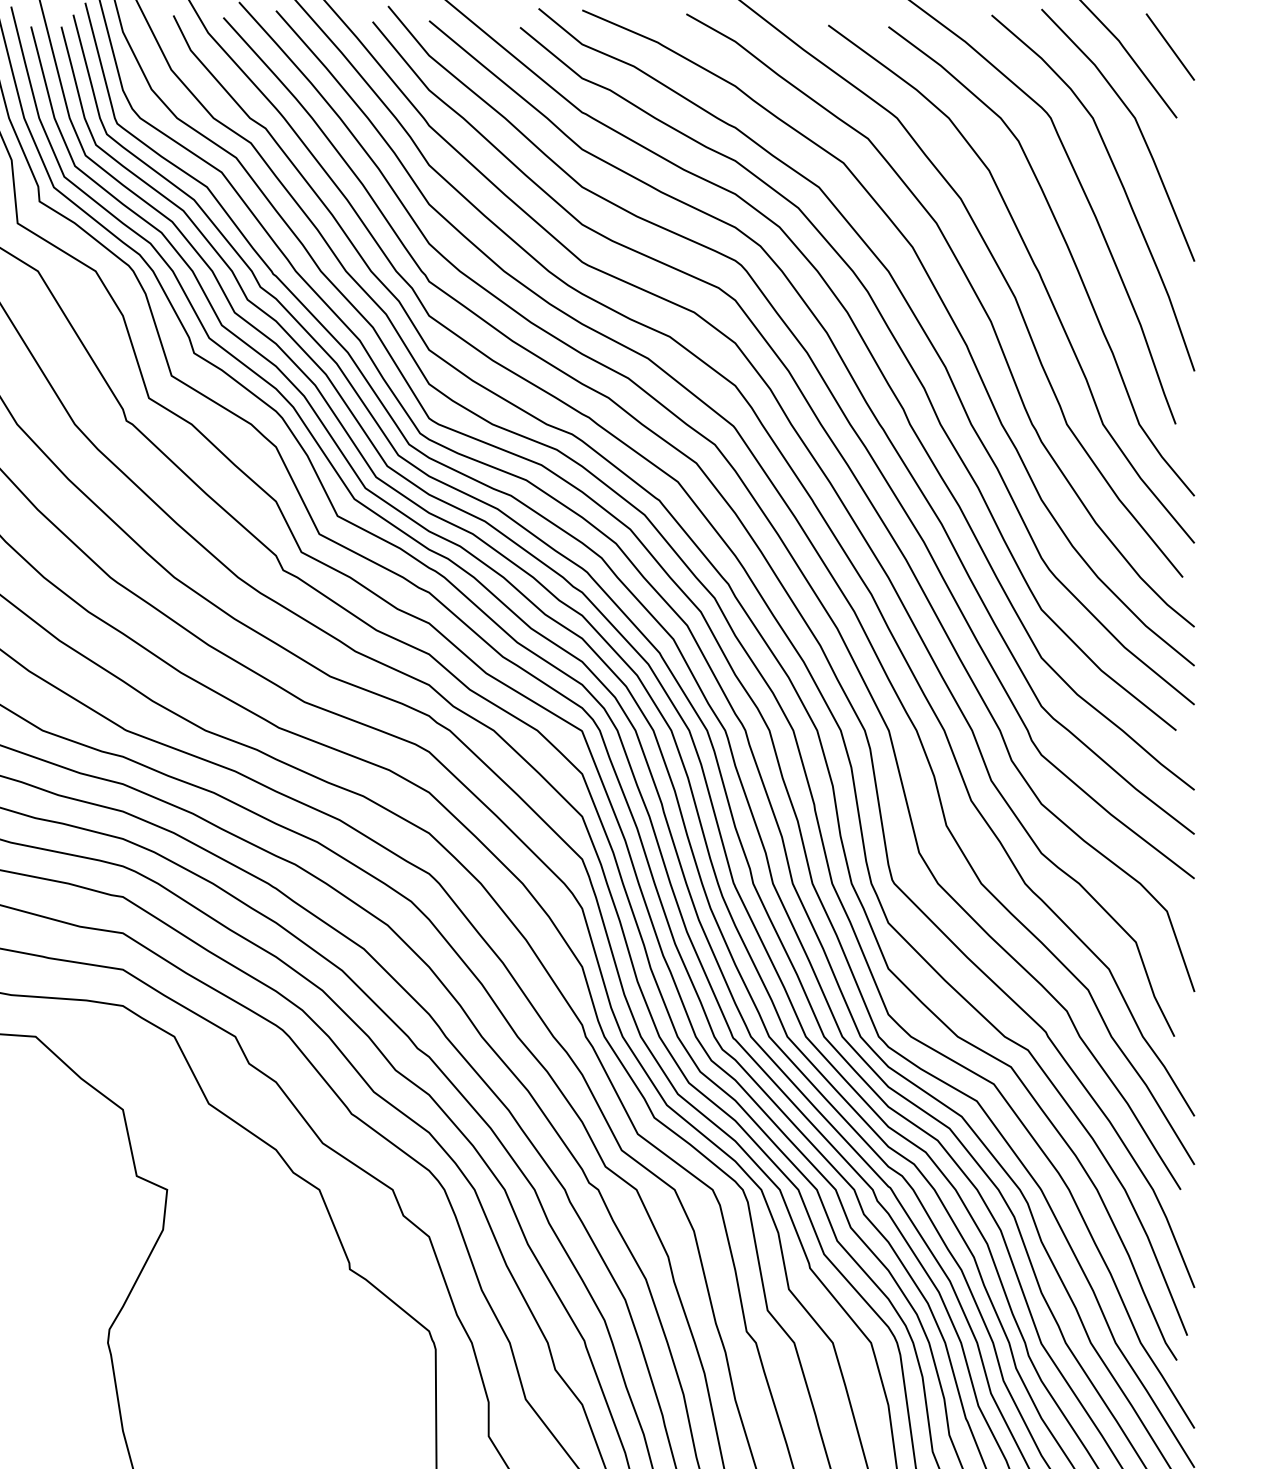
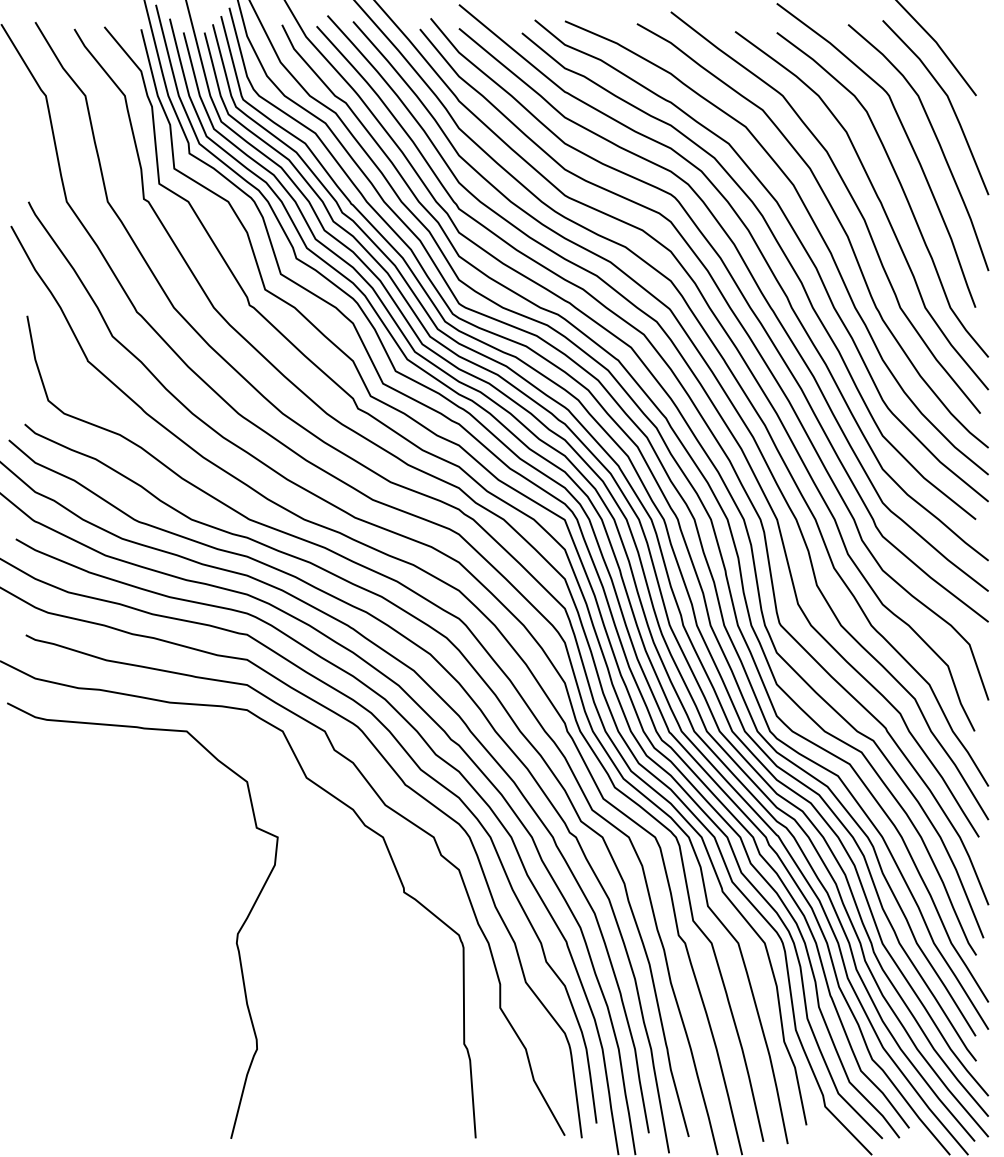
line: (1169, 46) -> (971, 46), removed

